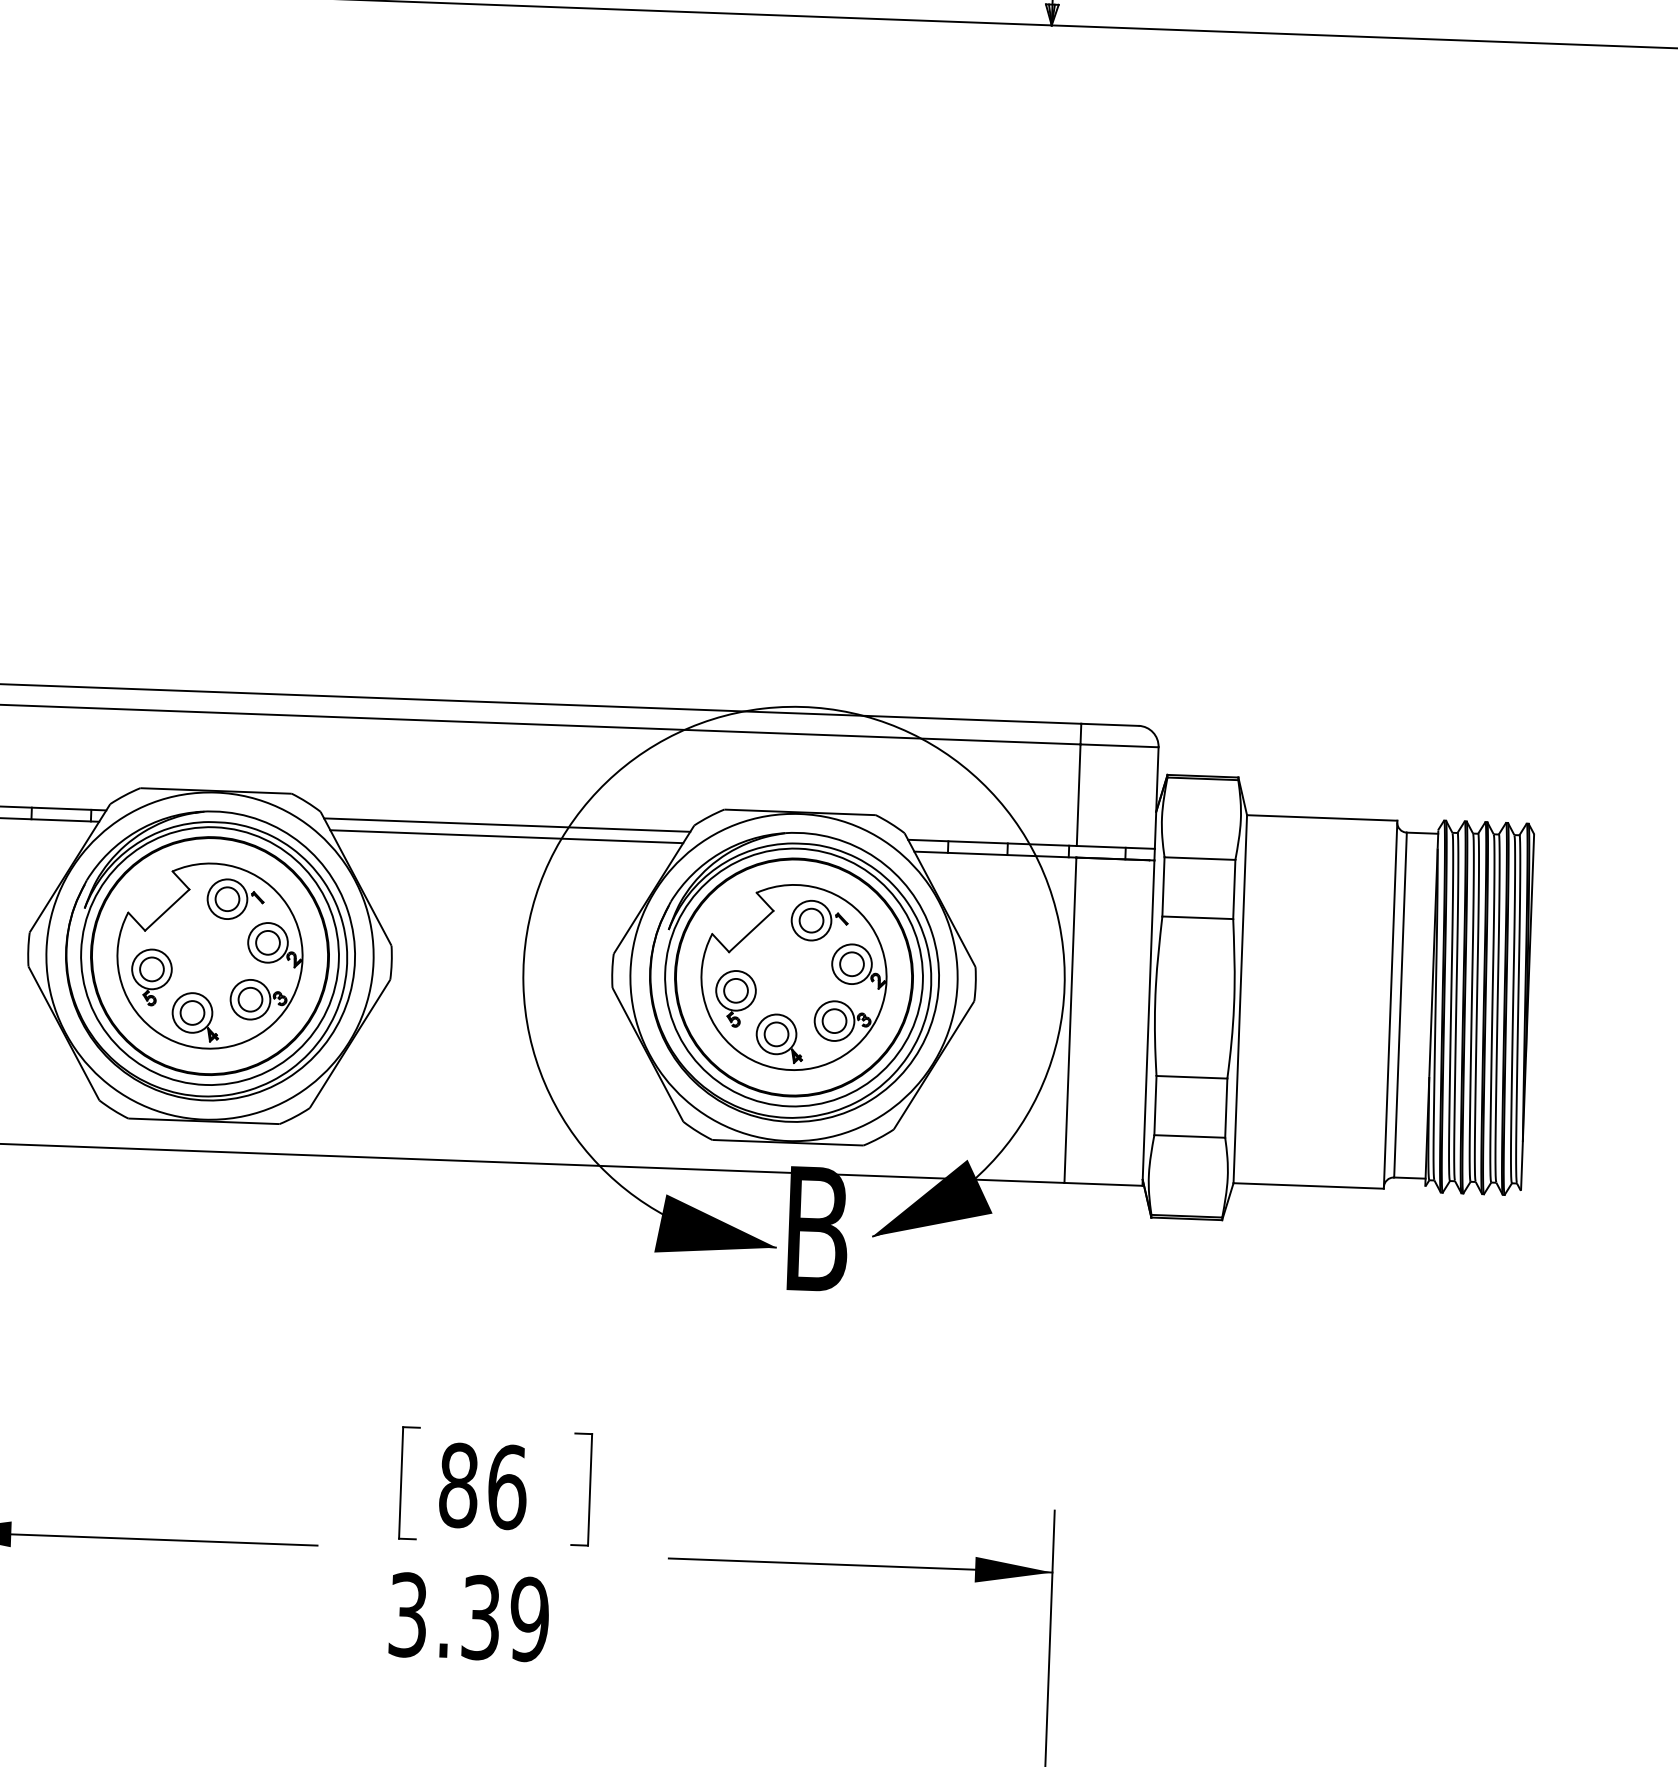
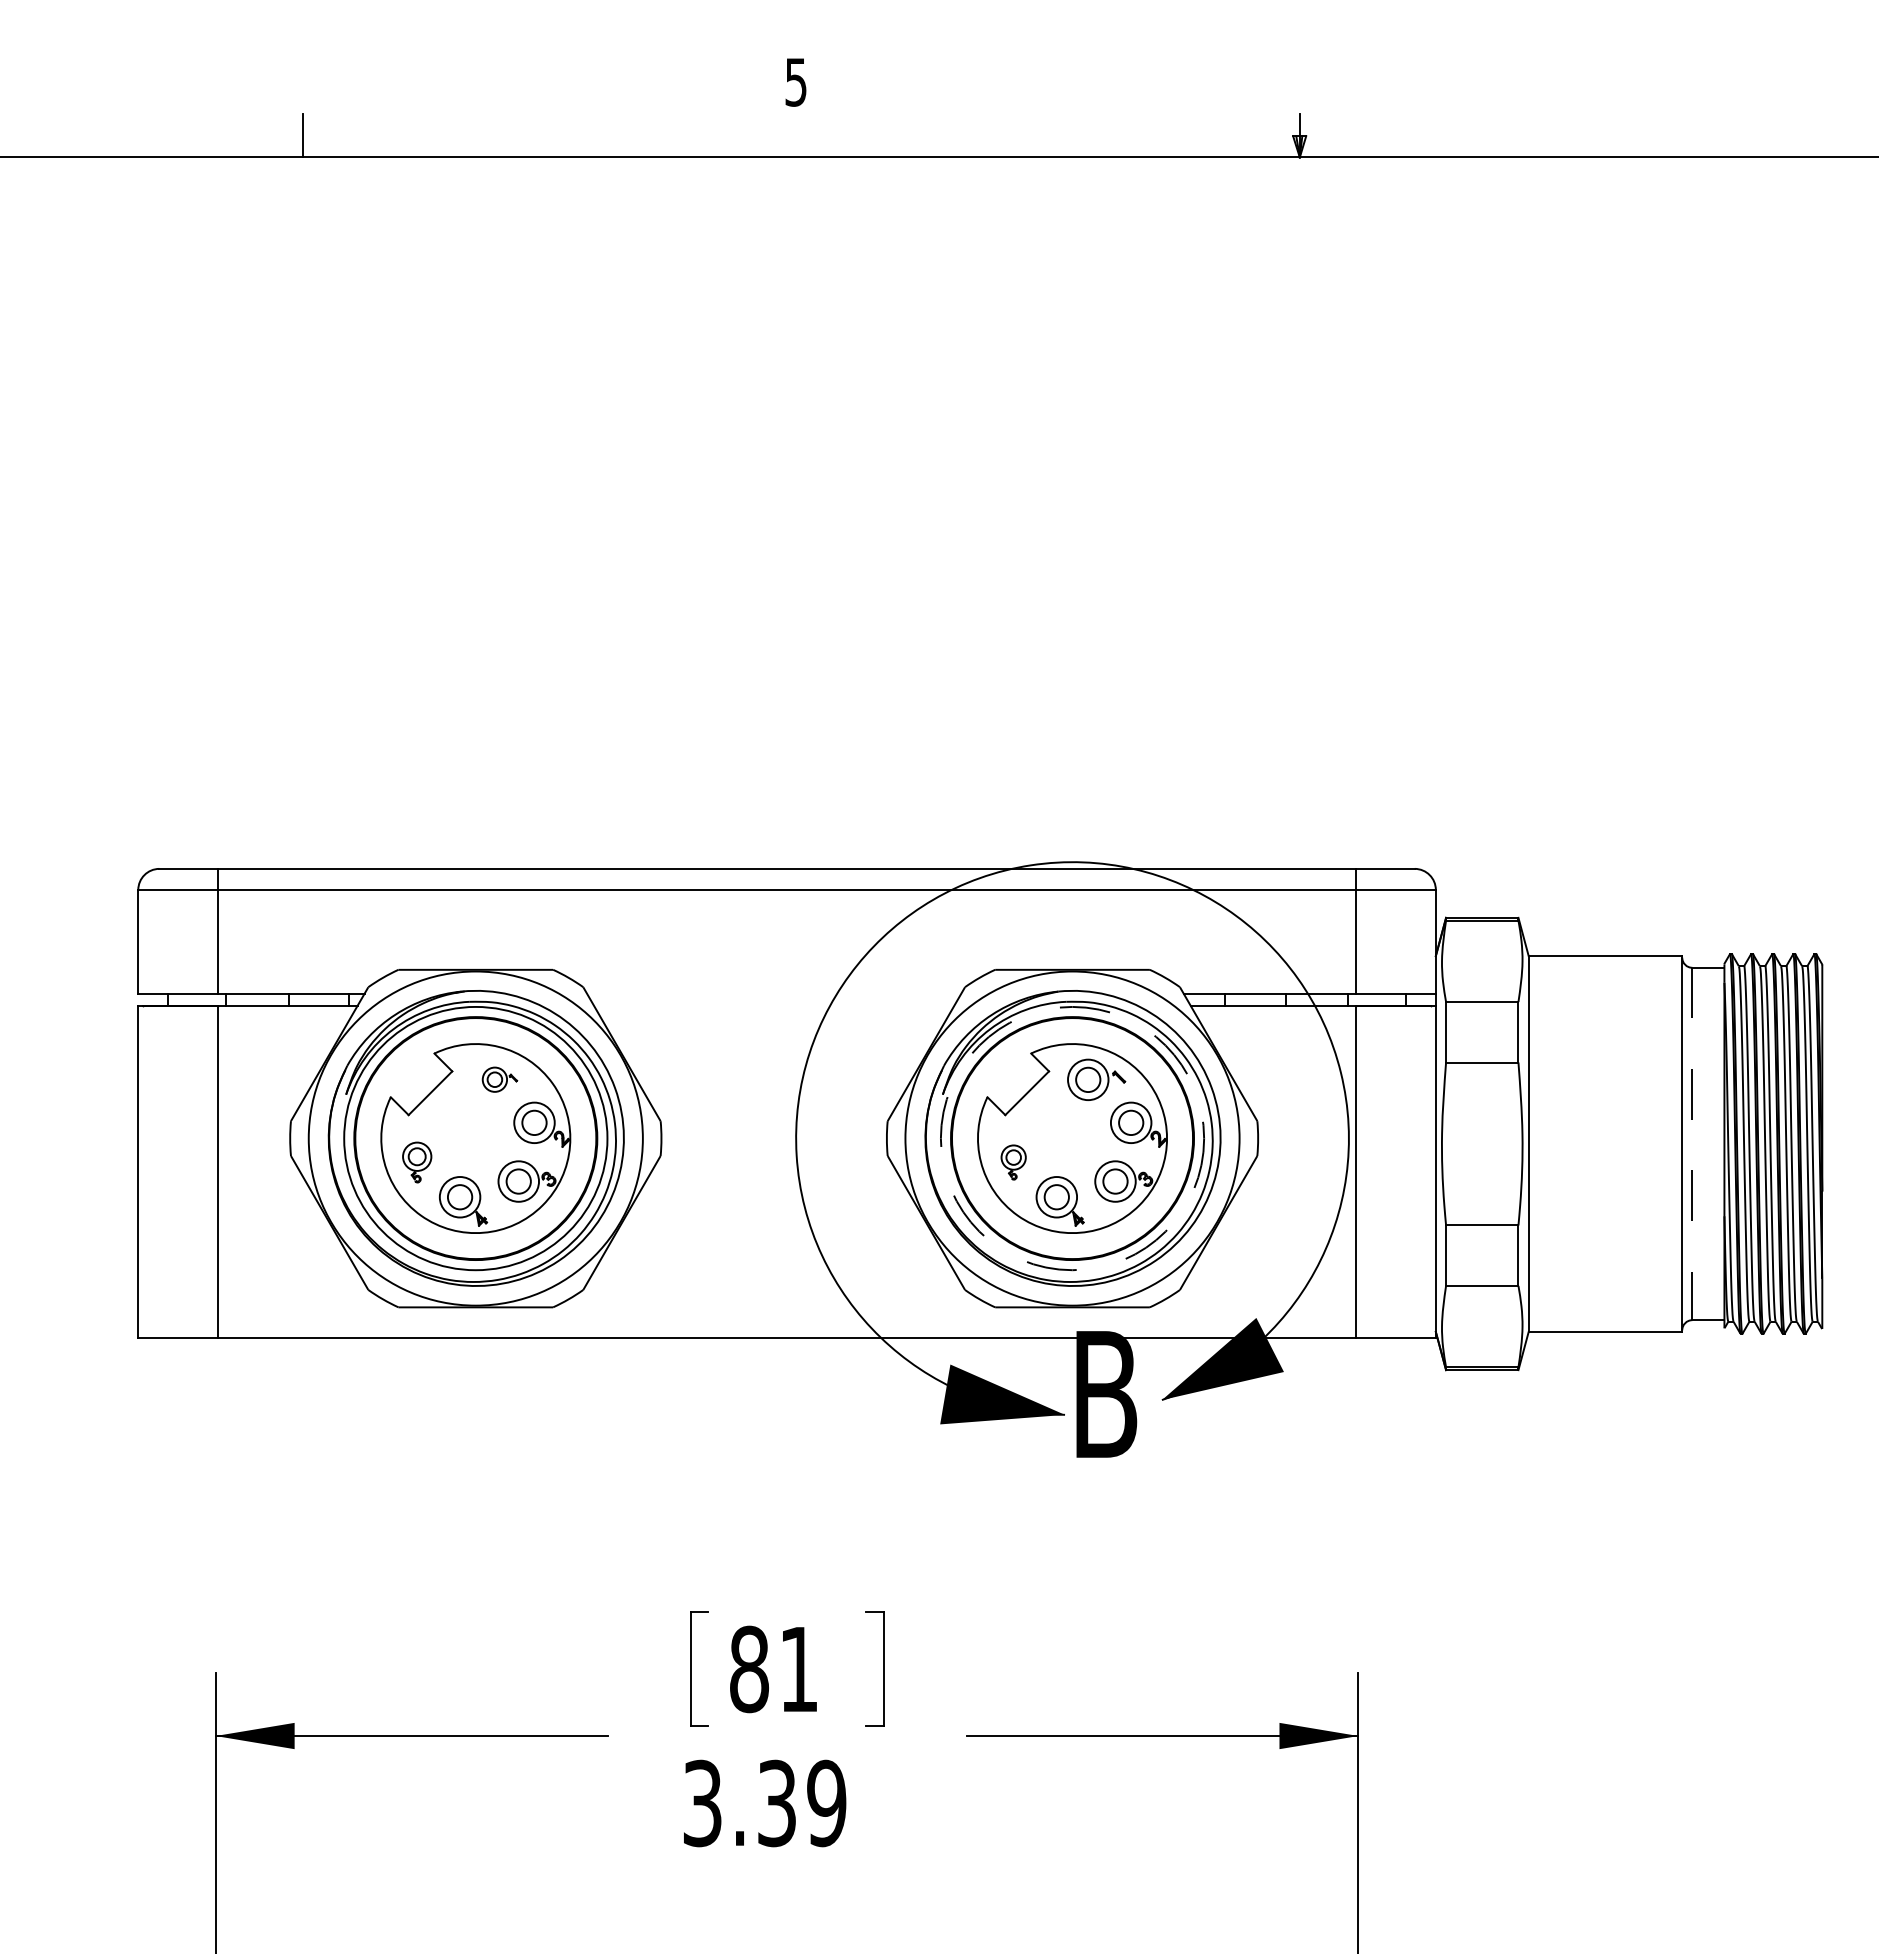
line: (507, 824) -> (774, 993), removed
line: (506, 836) -> (773, 1005), removed
part: (235, 899) -> (499, 1079), size x0.6
part: (152, 977) -> (417, 1162), size x0.7
circle: (794, 977) -> (1072, 1138), solid -> dashed
part: (735, 998) -> (1013, 1162), size x0.6
line: (1400, 1005) -> (1692, 1144), solid -> dashed
text: (507, 1487) -> (799, 1669), 86 -> 81

